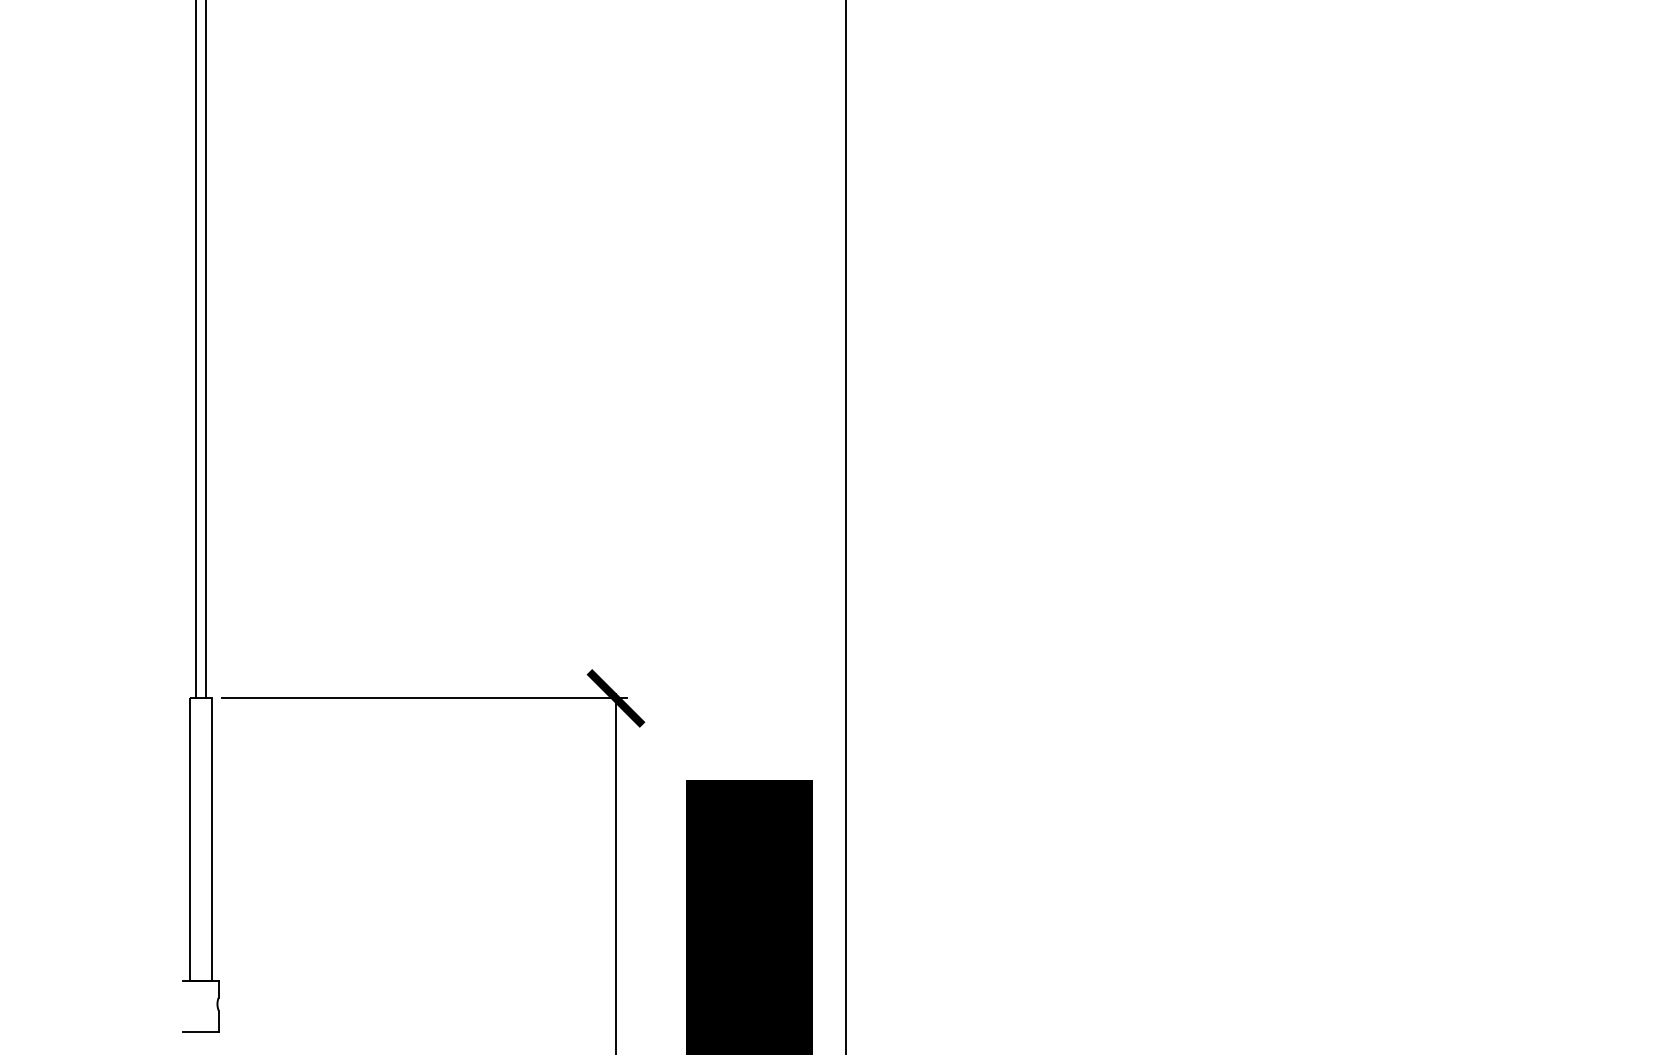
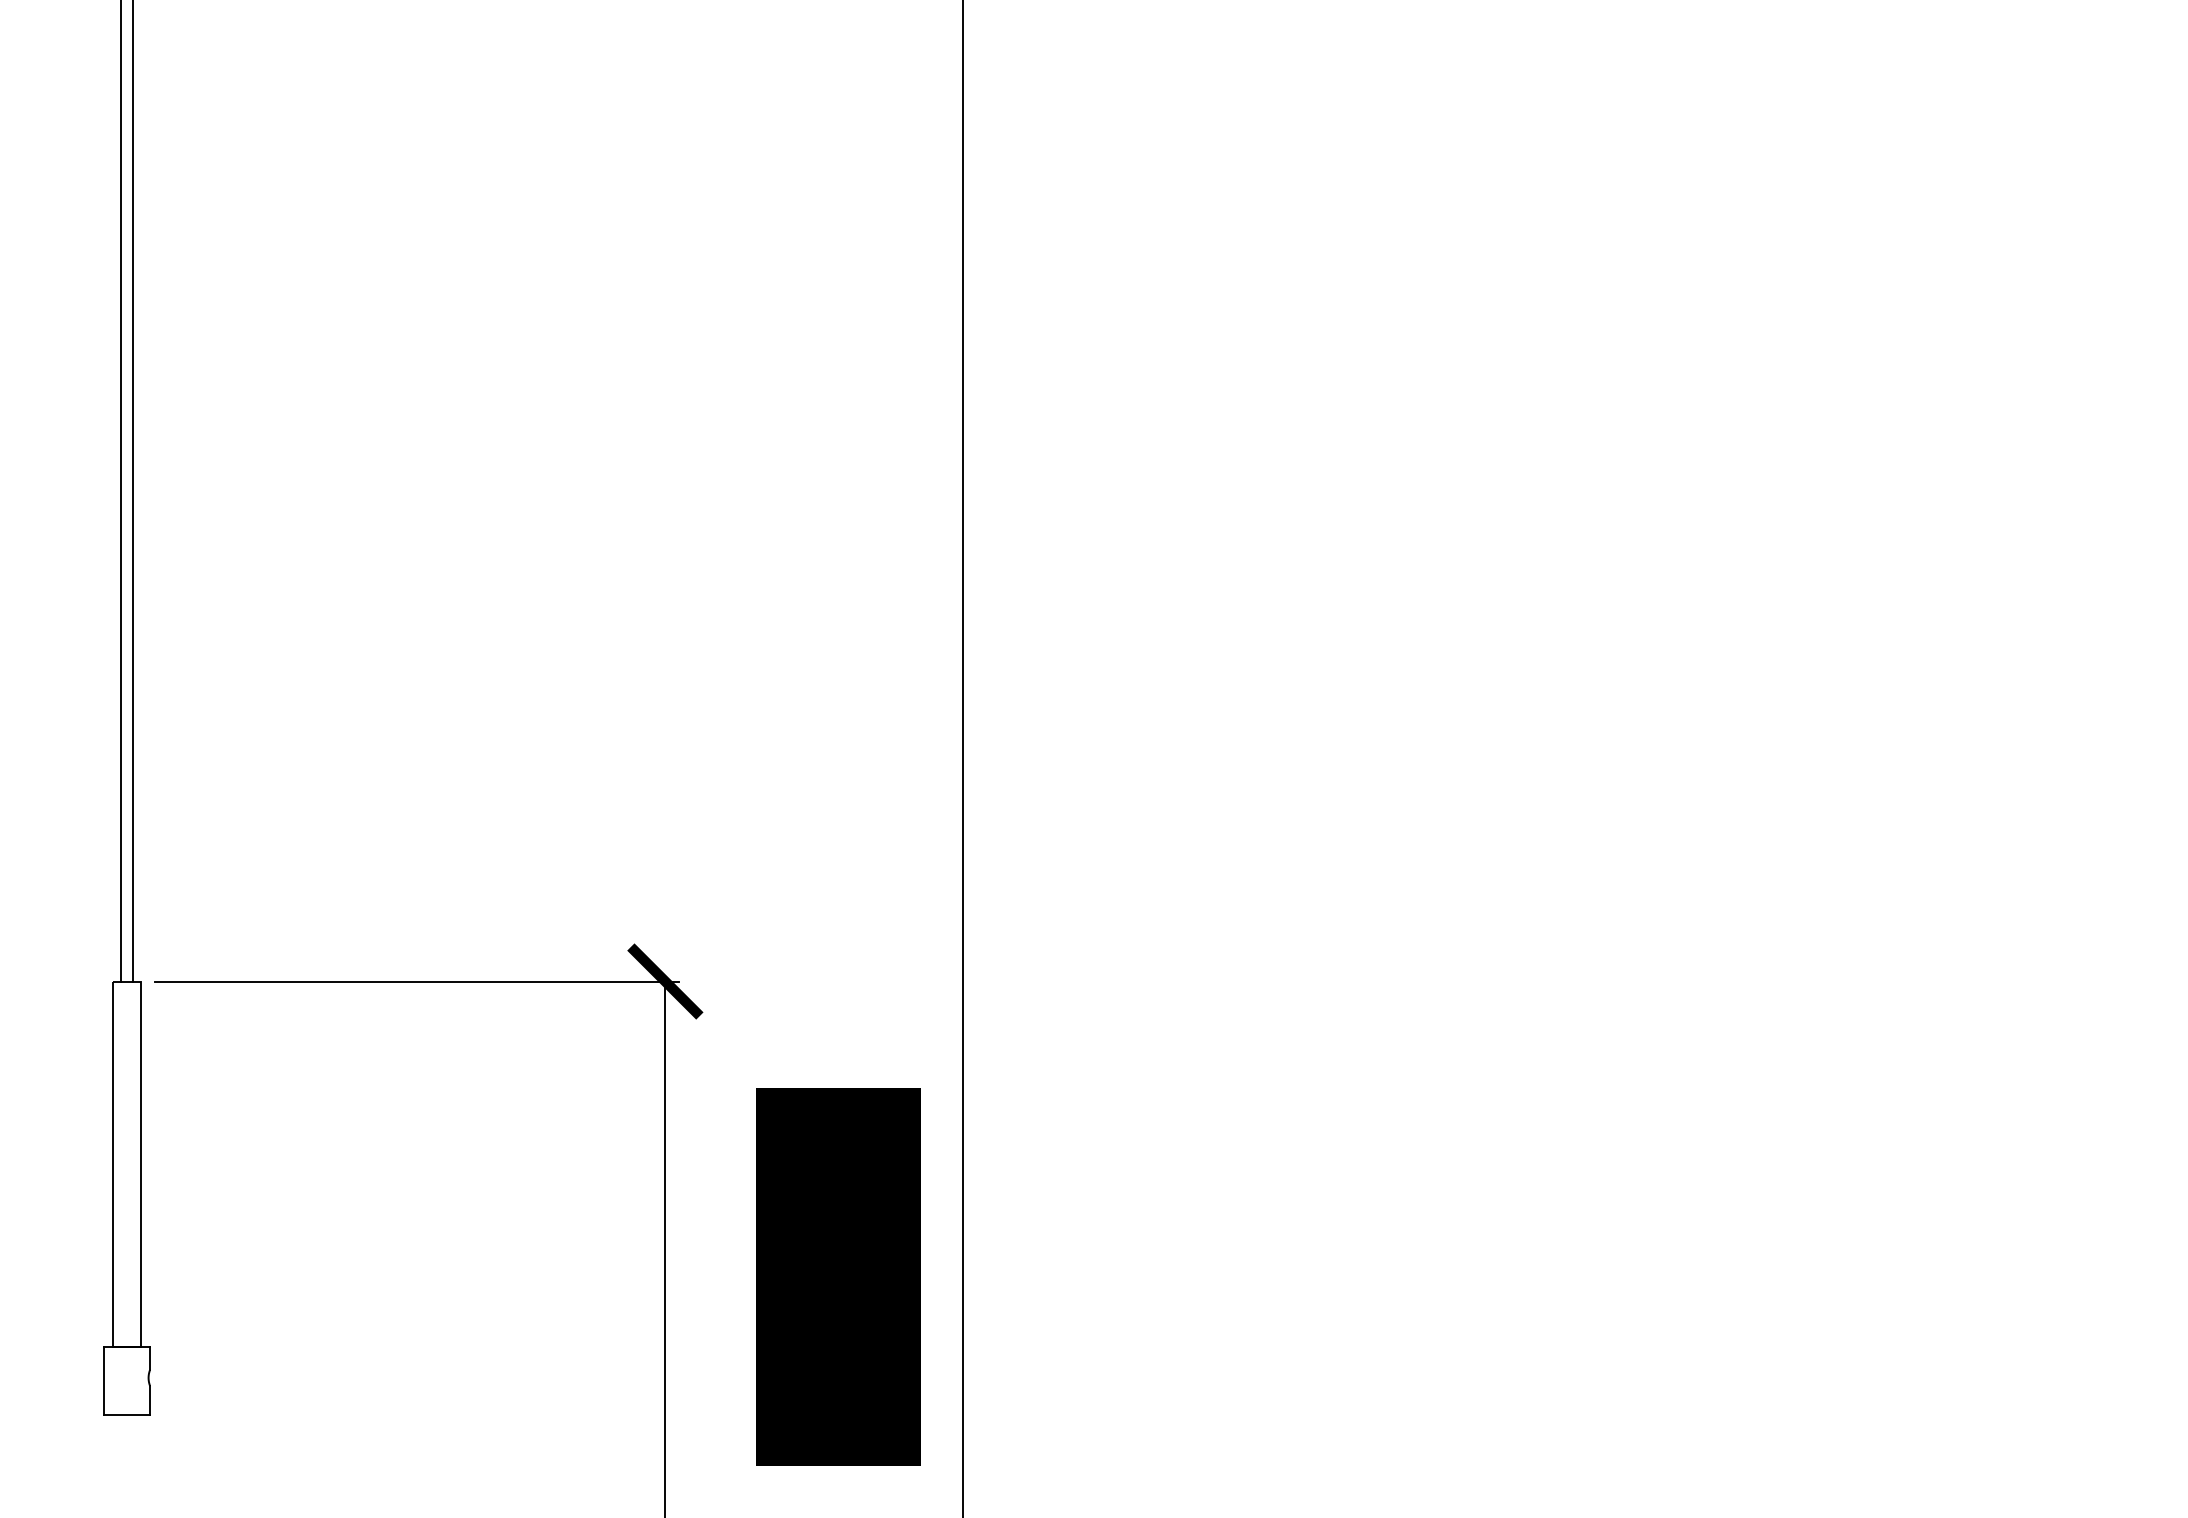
line: (183, 1006) -> (104, 1380), added

